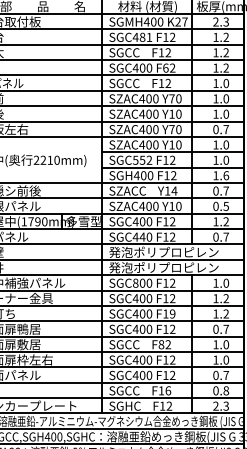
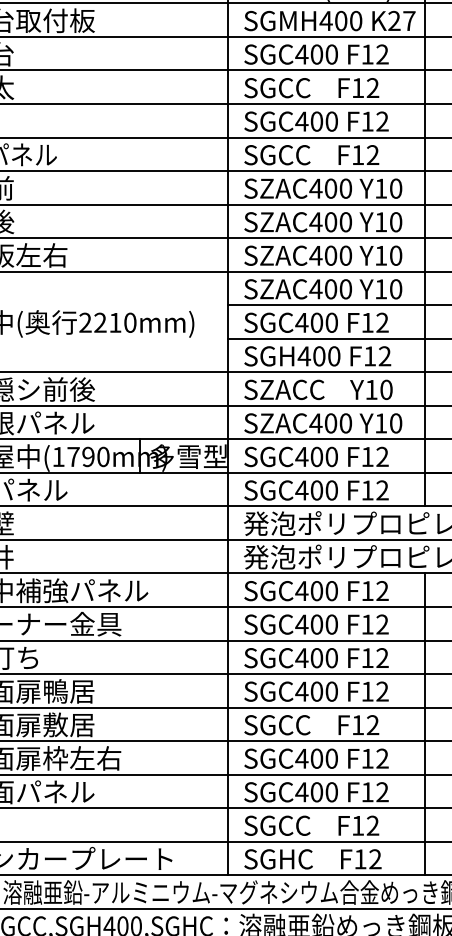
text: (145, 36) -> (323, 52), SGC481 -> SGC400
text: (165, 67) -> (366, 120), F62 -> F12
text: (171, 98) -> (379, 187), Y70 -> Y10
text: (171, 129) -> (379, 255), Y70 -> Y10
text: (142, 159) -> (316, 320), SGC552 -> SGC400
text: (174, 190) -> (386, 388), Y14 -> Y10
text: (142, 236) -> (316, 489), SGC440 -> SGC400
text: (135, 282) -> (301, 589), SGC800 -> SGC400
text: (172, 314) -> (382, 659), F19 -> F12
text: (161, 344) -> (358, 724), F82 -> F12
text: (168, 390) -> (373, 825), F16 -> F12

